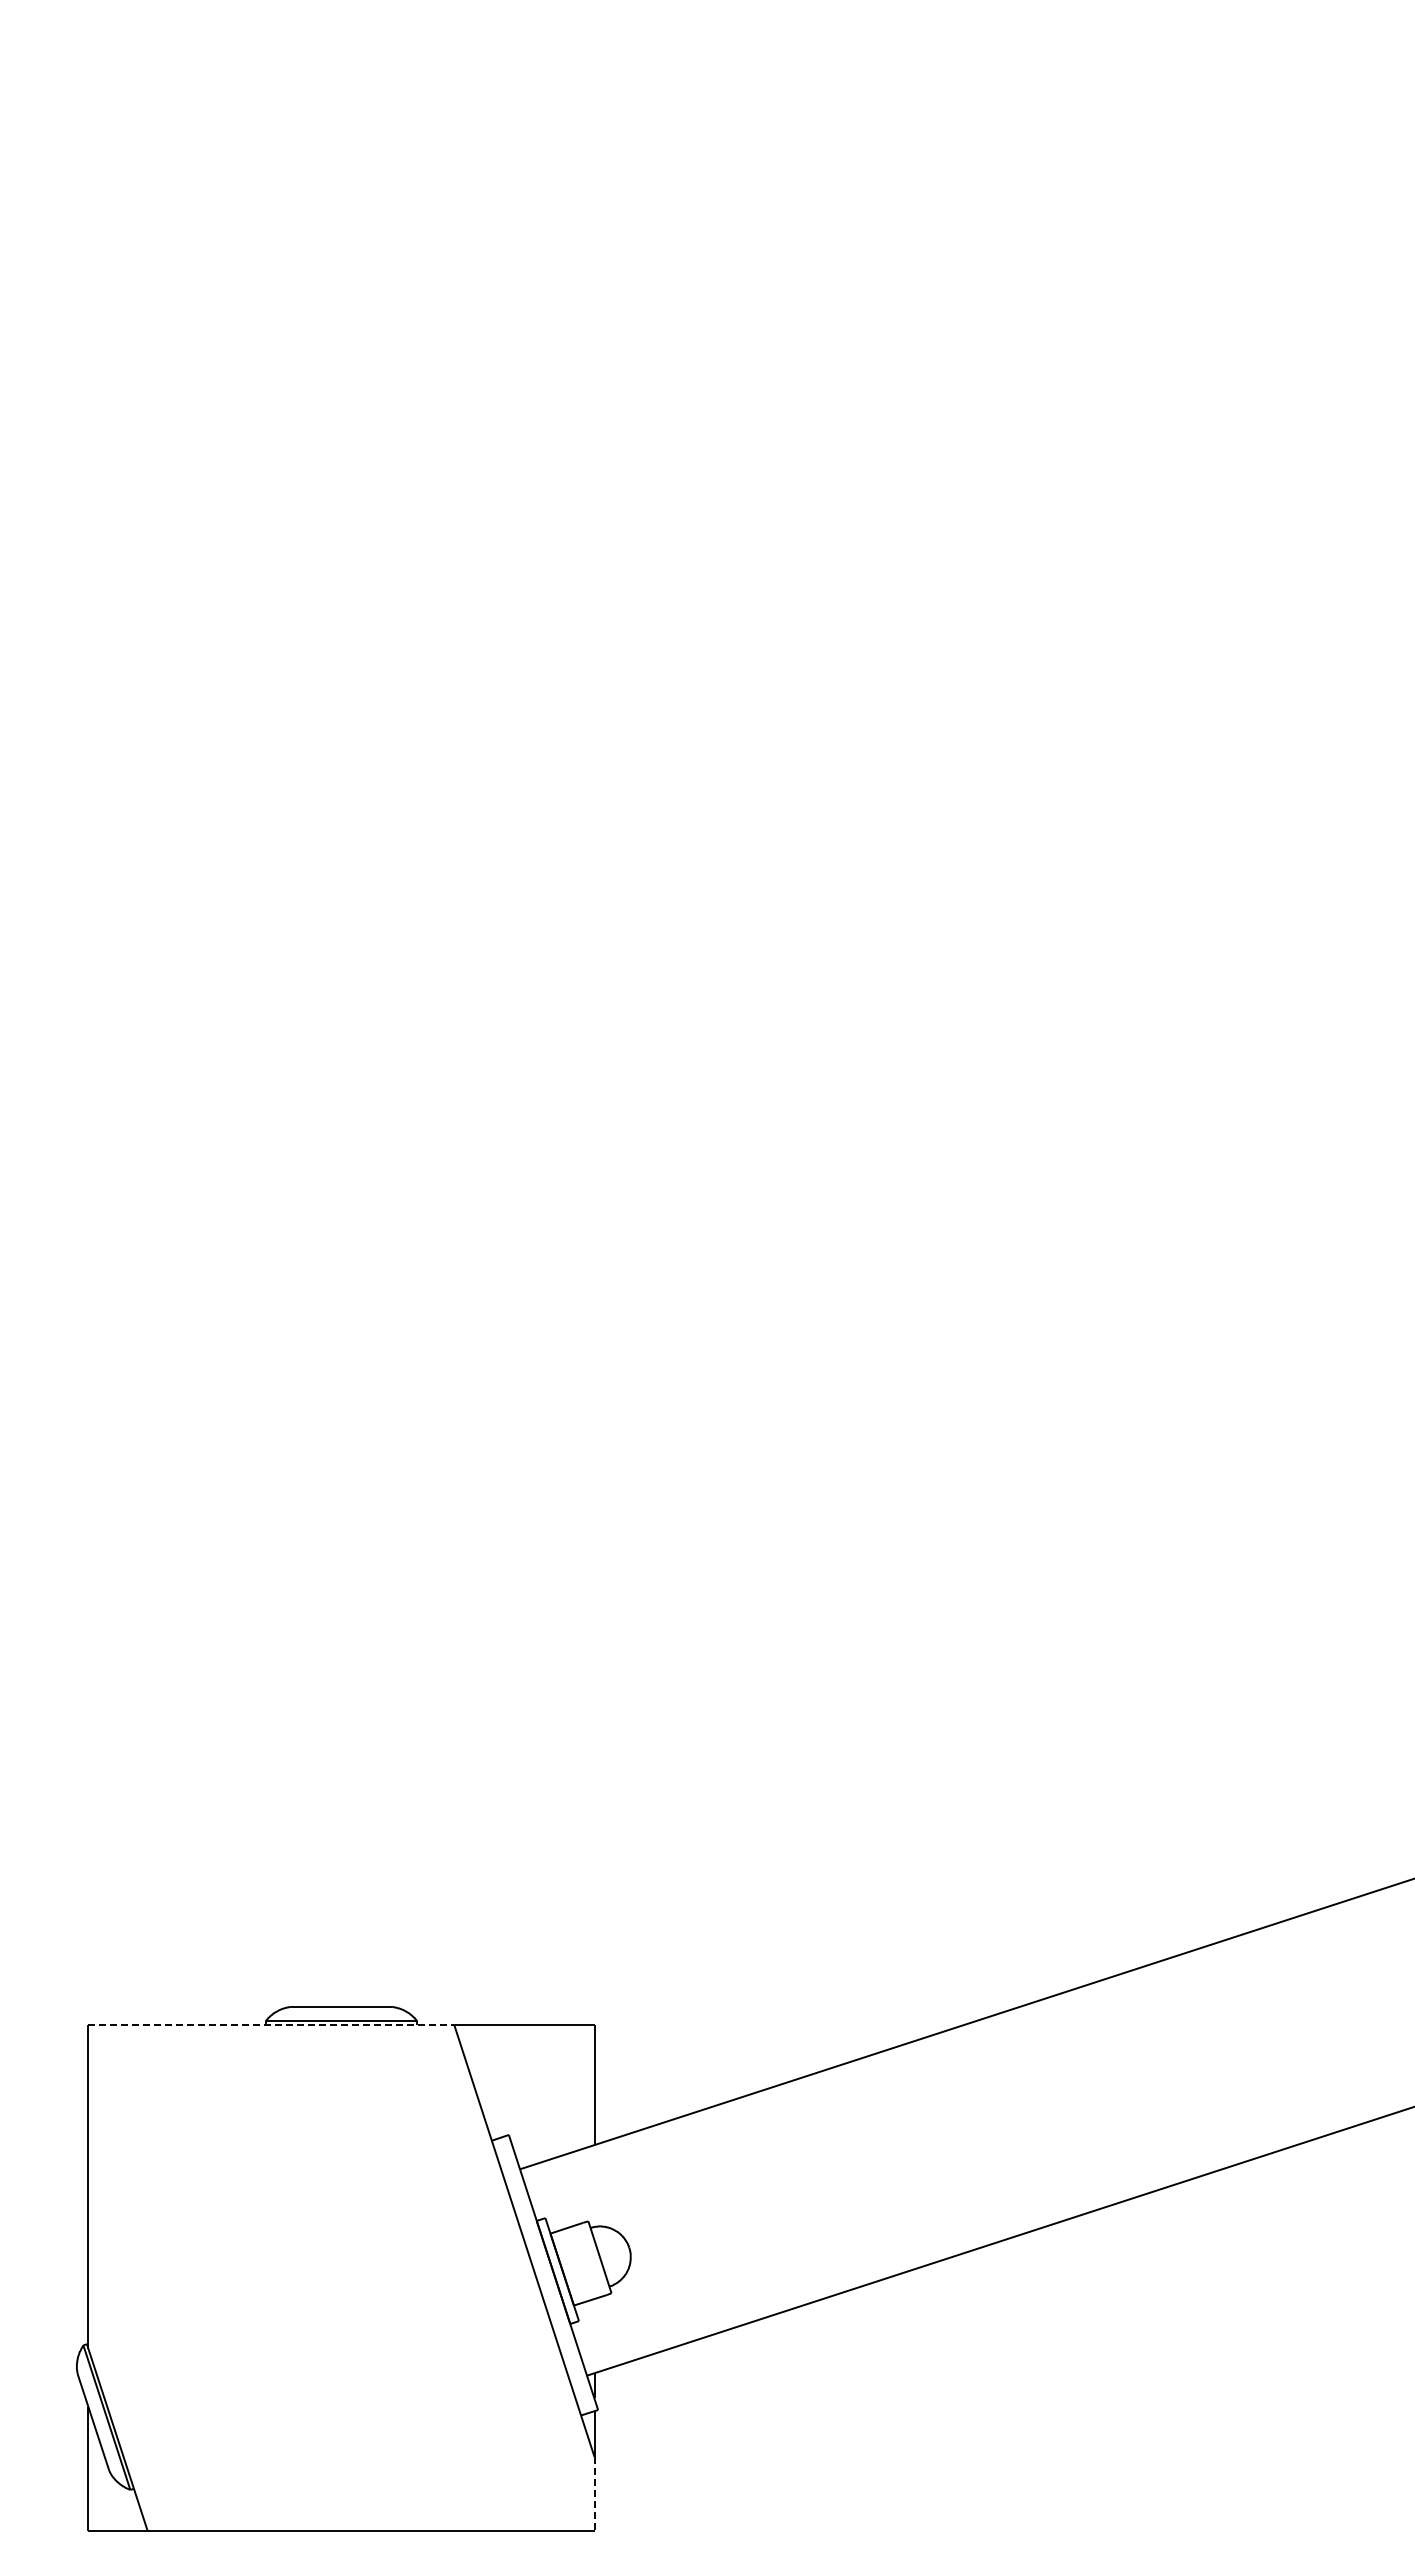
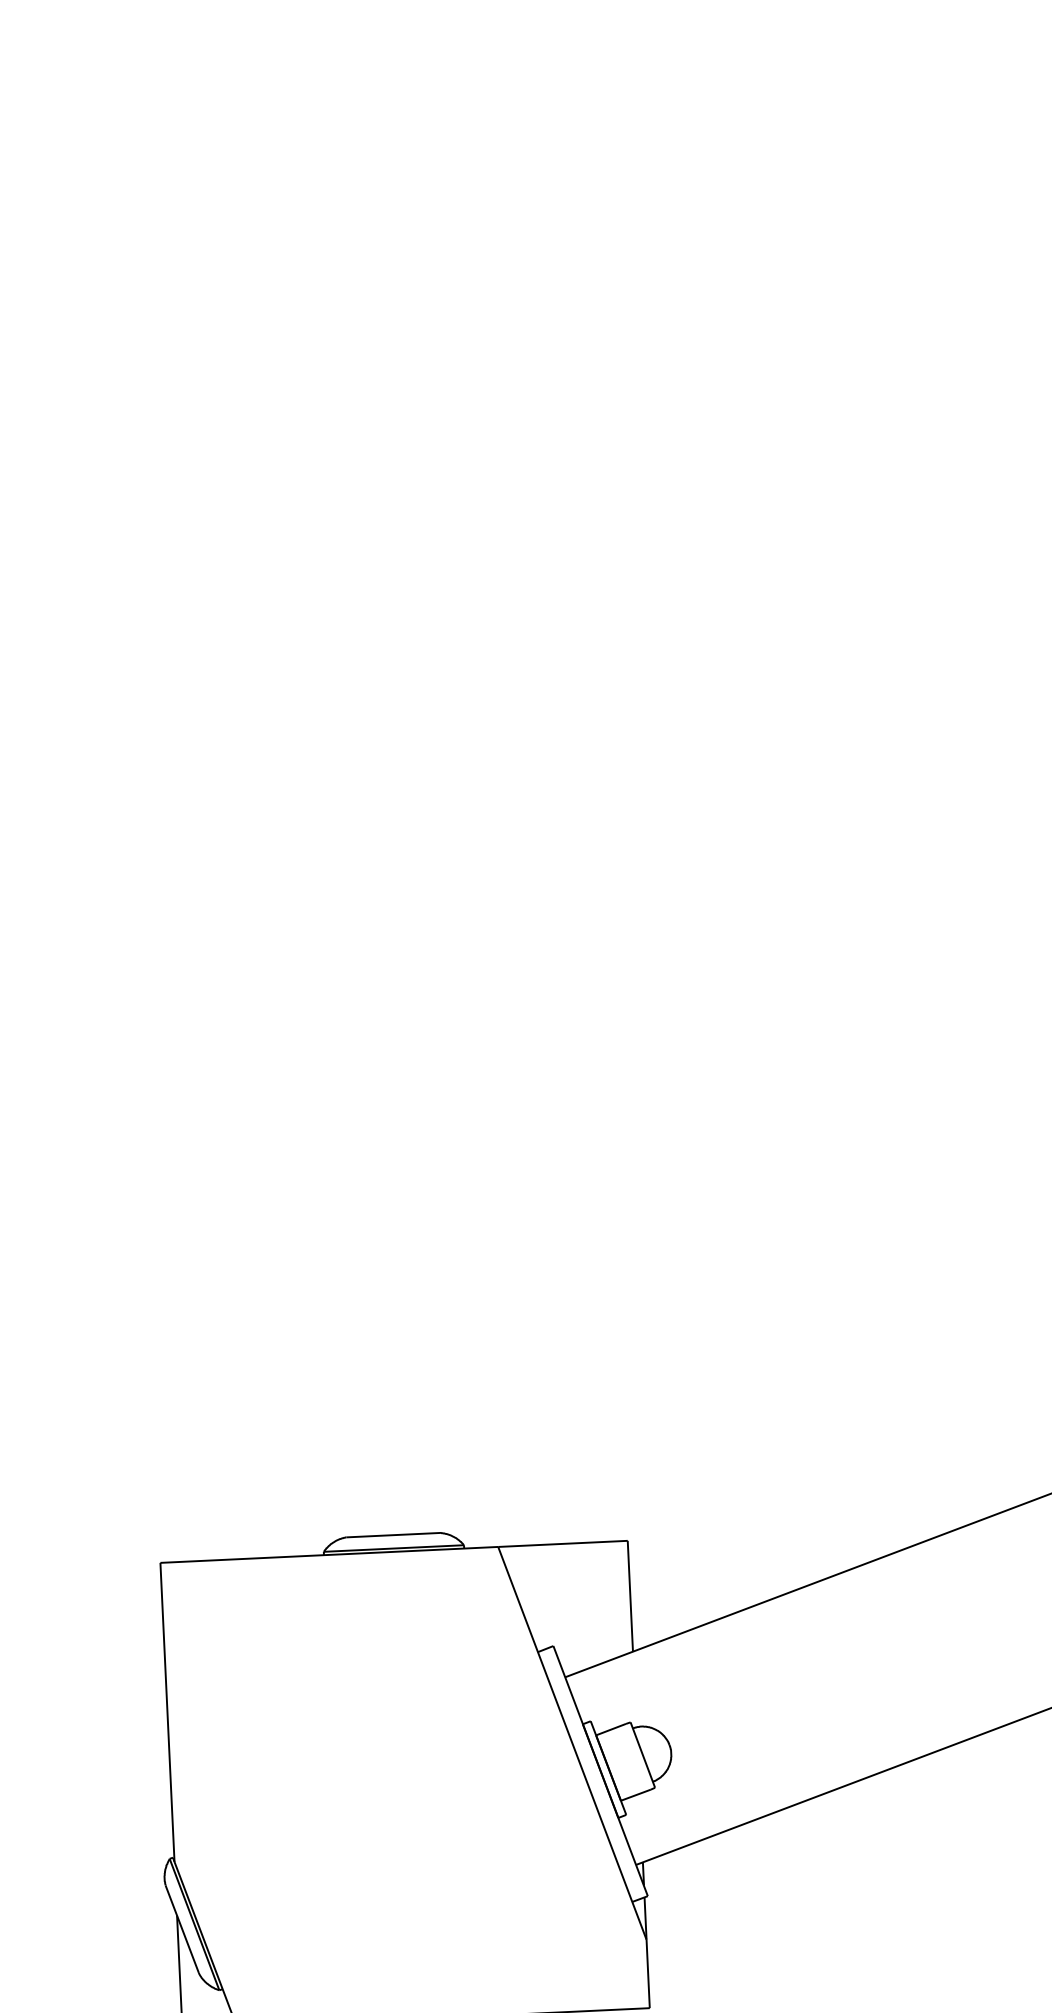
line: (271, 2025) -> (329, 1555), dashed -> solid
line: (594, 2494) -> (648, 1974), dashed -> solid

